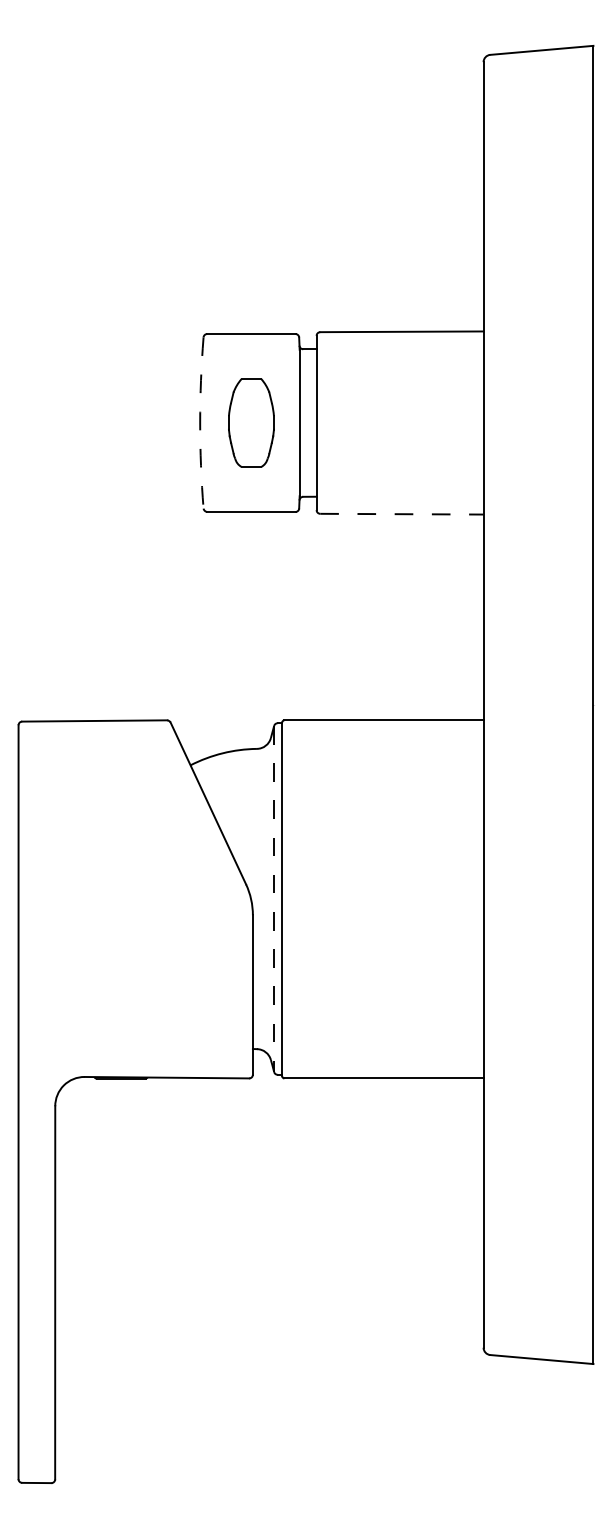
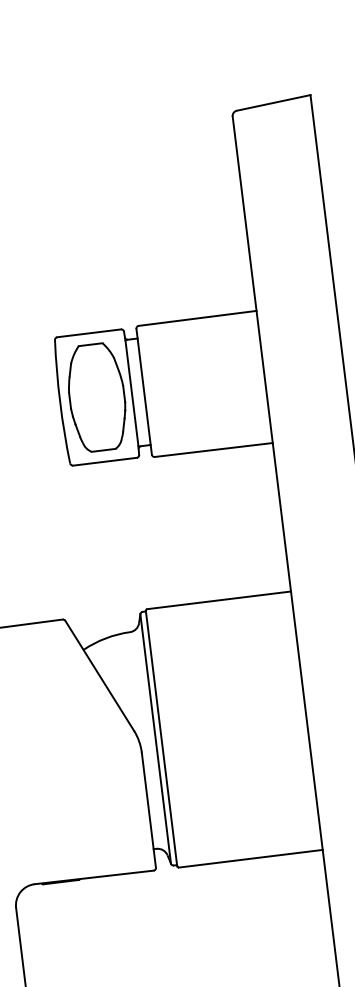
part: (251, 422) -> (97, 397), size x1.67
arc: (200, 423) -> (60, 402), dashed -> solid
line: (401, 514) -> (213, 450), dashed -> solid
line: (274, 899) -> (155, 739), dashed -> solid

